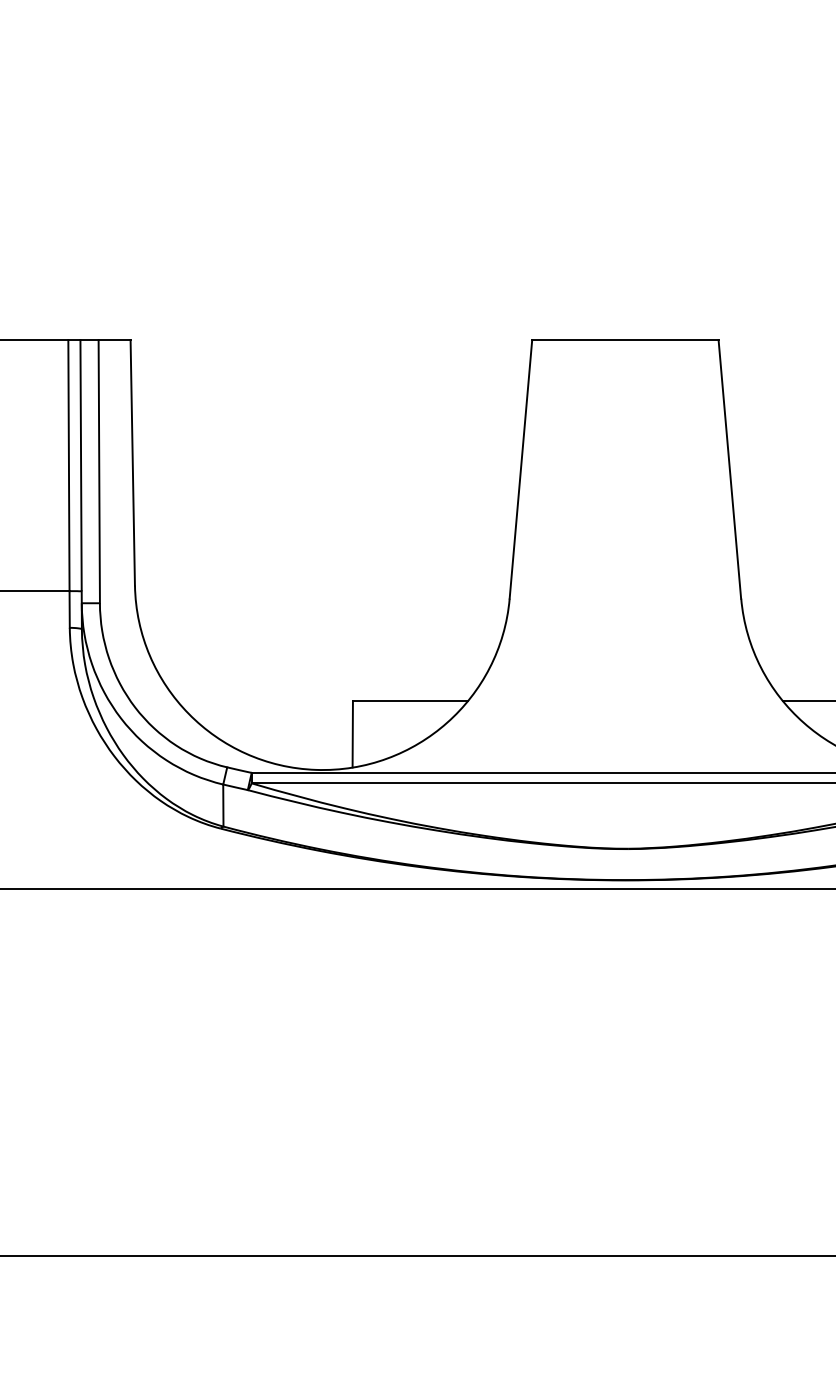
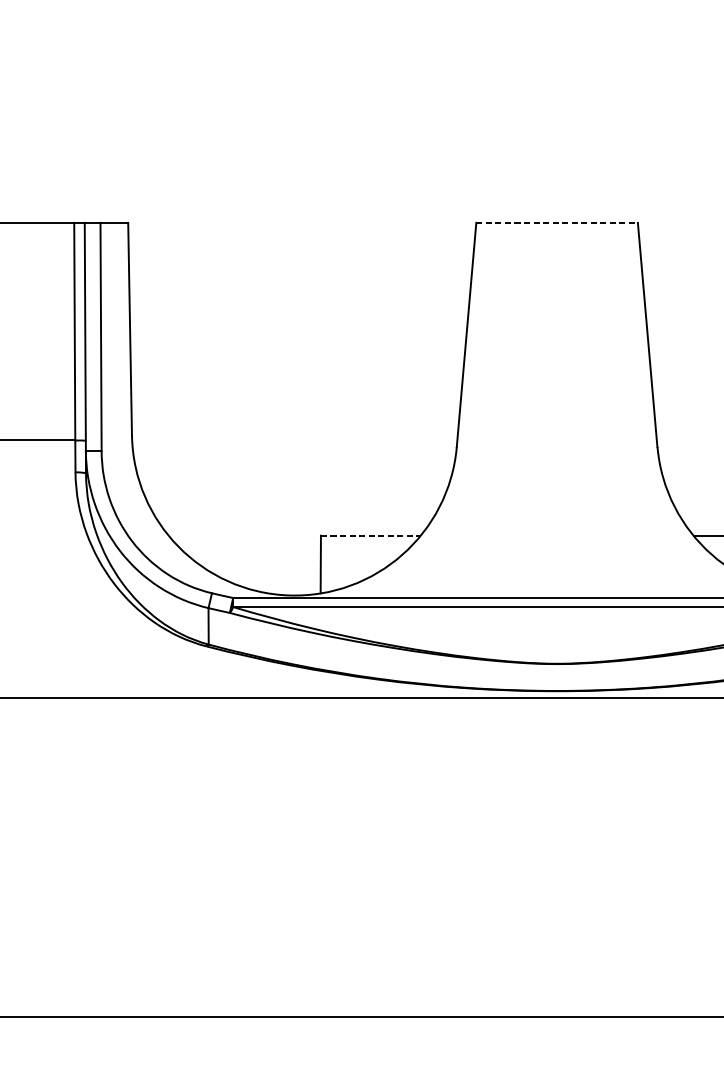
line: (625, 340) -> (557, 223), solid -> dashed
line: (410, 700) -> (370, 535), solid -> dashed

